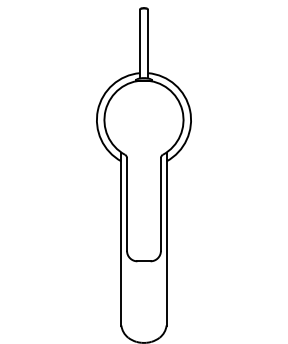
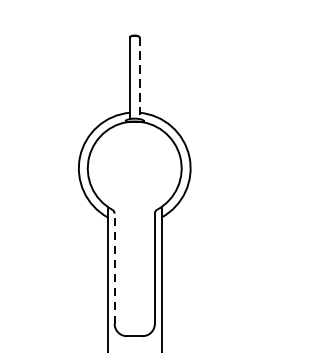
line: (148, 44) -> (140, 78), solid -> dashed
line: (127, 204) -> (115, 268), solid -> dashed

